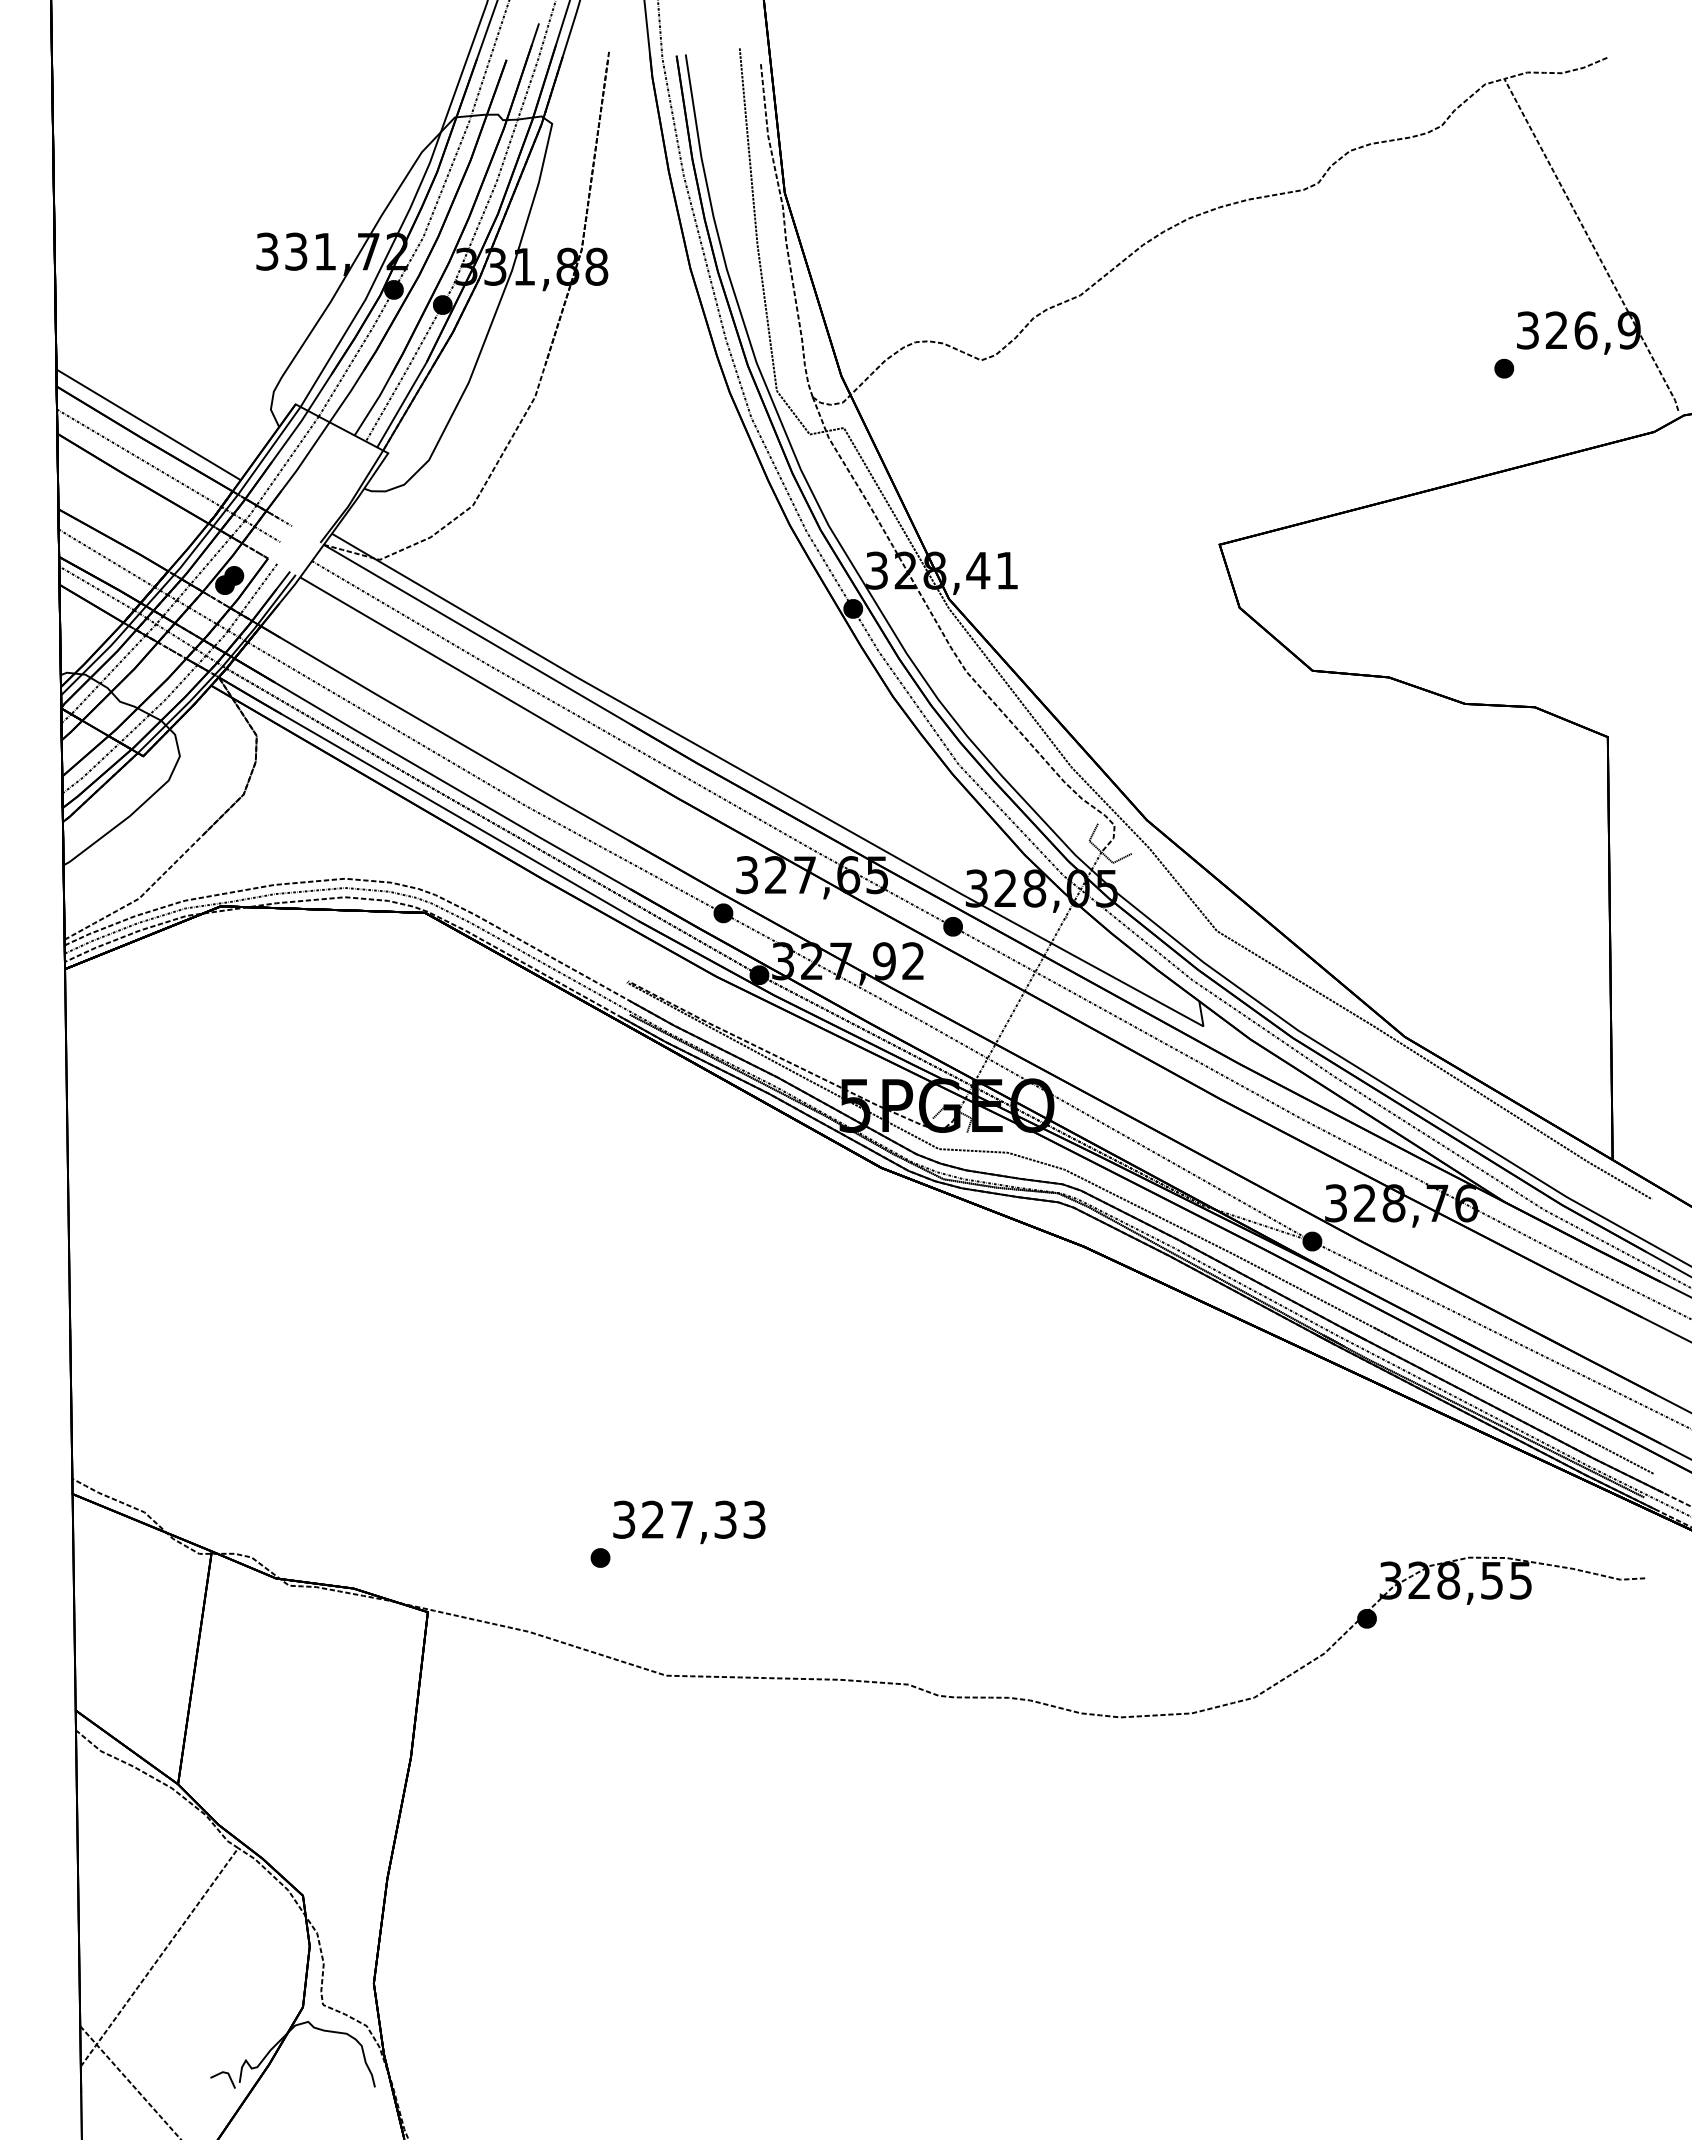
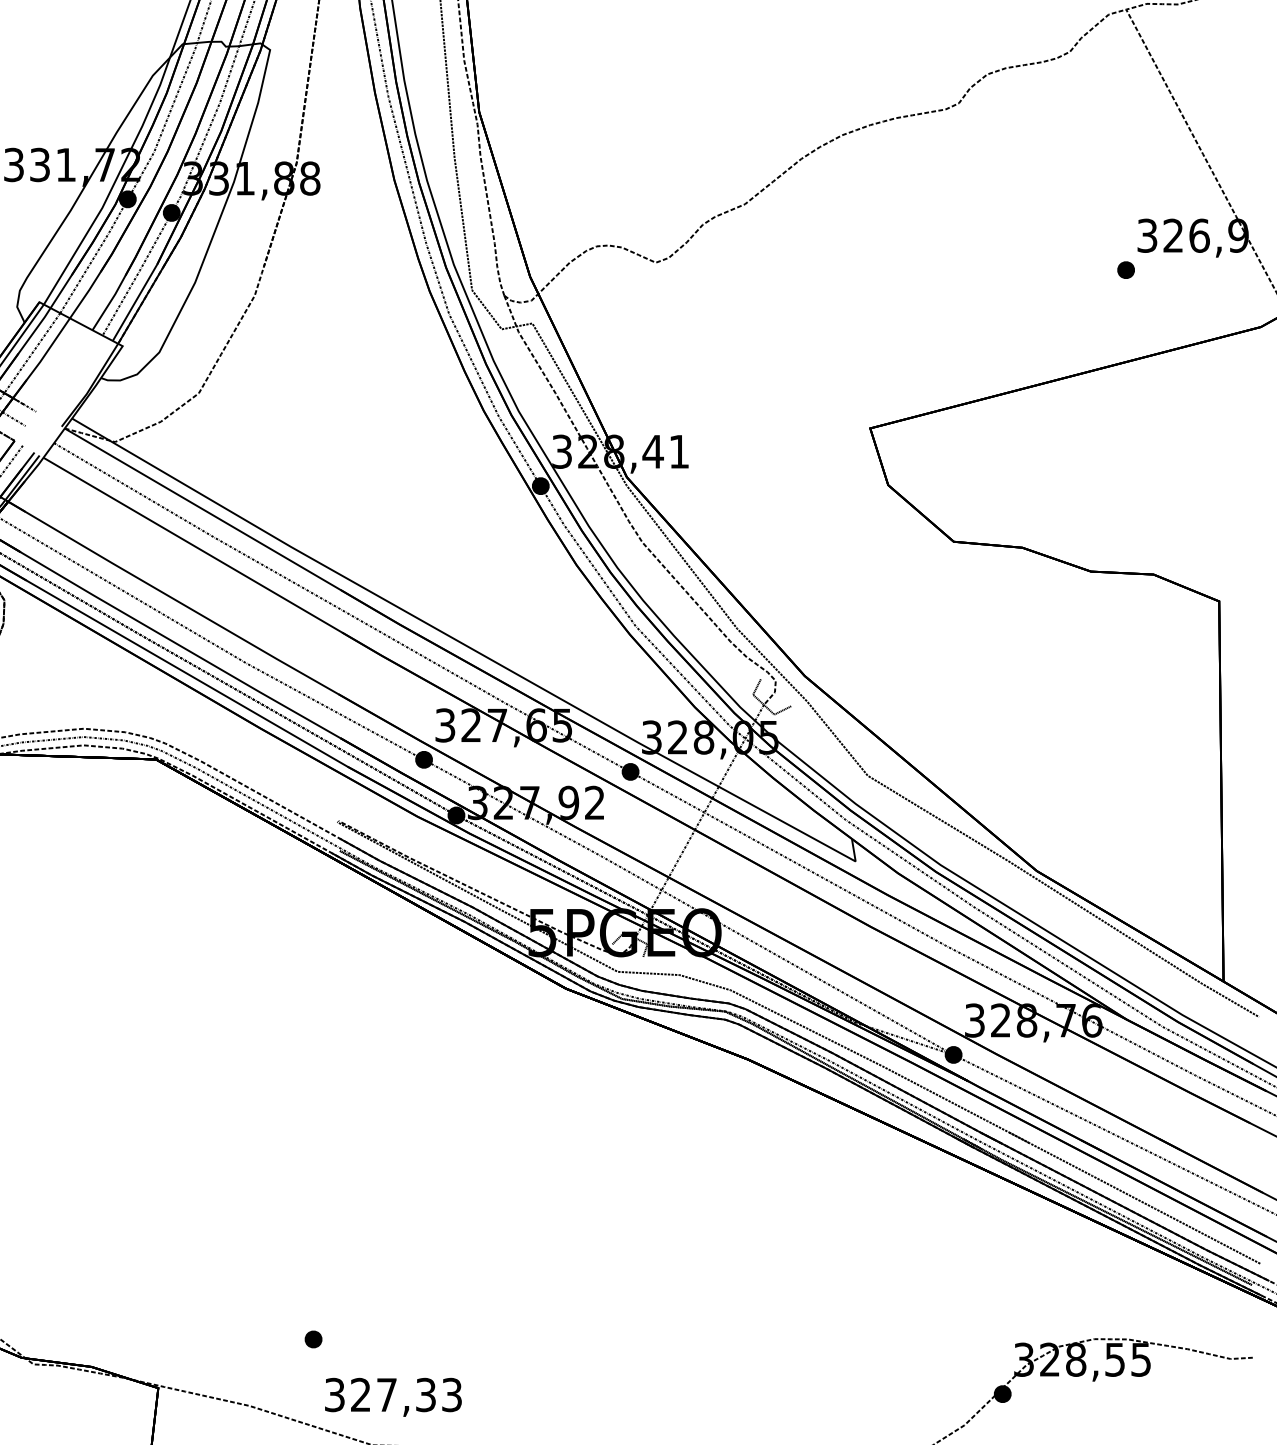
text: (689, 1522) -> (393, 1397), moved

